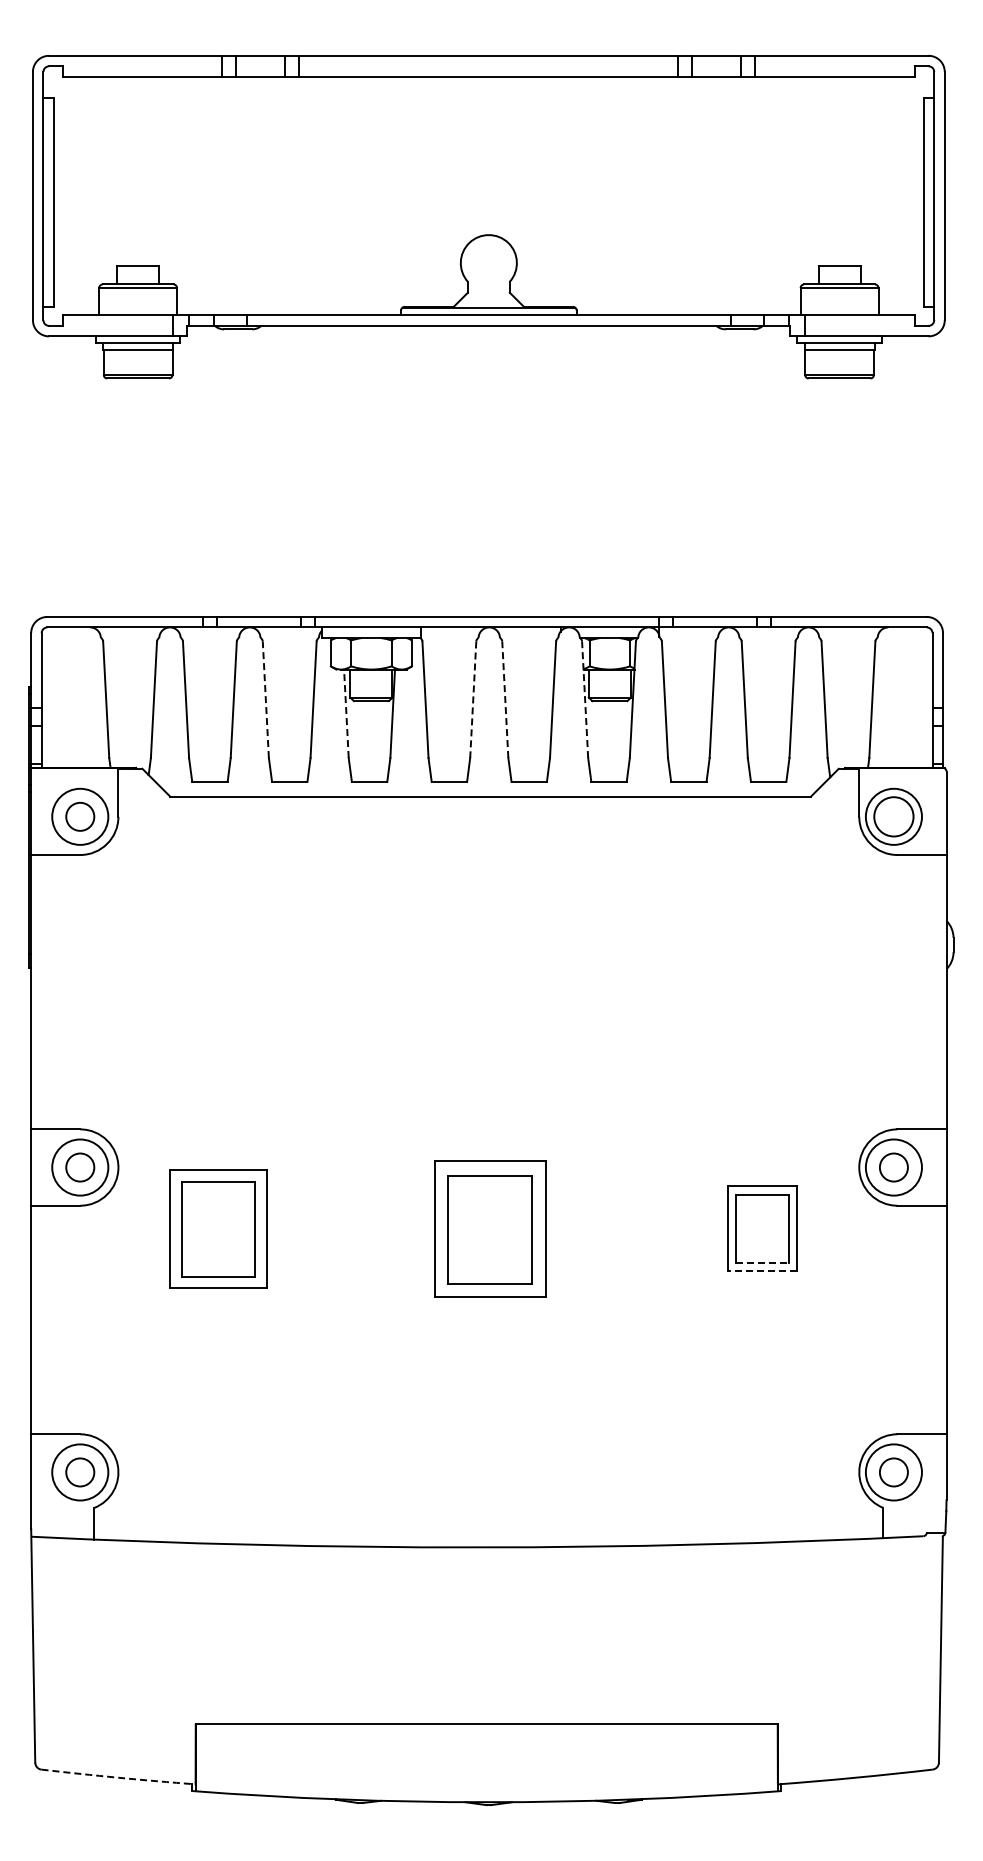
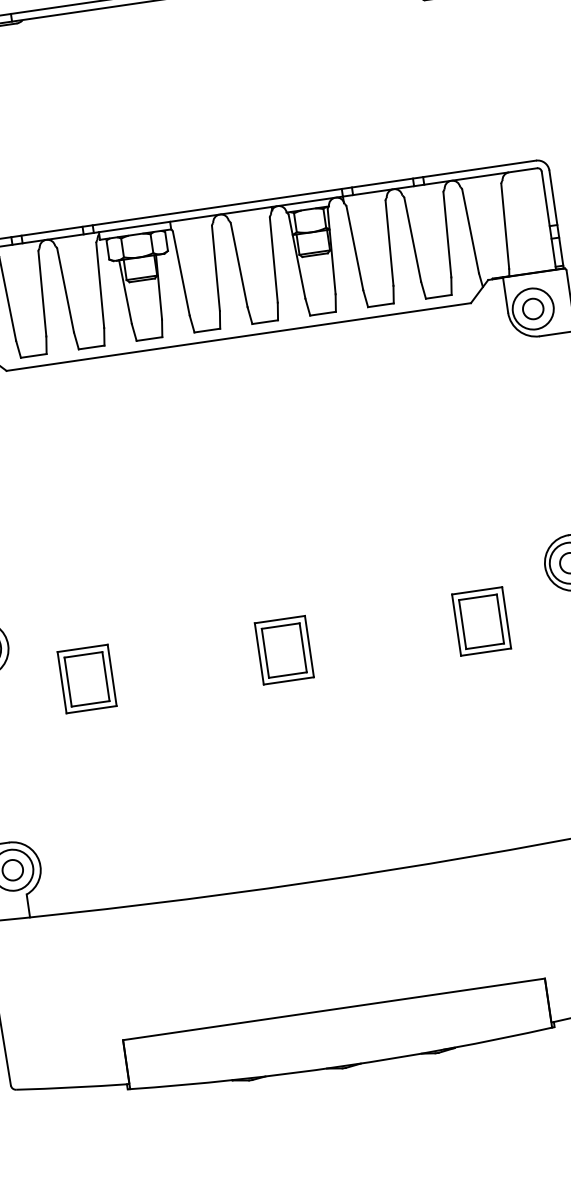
line: (265, 699) -> (65, 290), dashed -> solid
line: (505, 699) -> (239, 265), dashed -> solid
line: (585, 699) -> (297, 256), dashed -> solid
line: (473, 700) -> (216, 269), dashed -> solid
line: (346, 713) -> (125, 291), dashed -> solid
circle: (893, 816) -> (532, 308), size x0.71
part: (218, 1228) -> (87, 678), size x0.71
part: (490, 1228) -> (284, 650), size x0.62
line: (762, 1263) -> (485, 646), dashed -> solid
line: (762, 1271) -> (486, 652), dashed -> solid
arc: (118, 1777) -> (72, 1087), dashed -> solid

